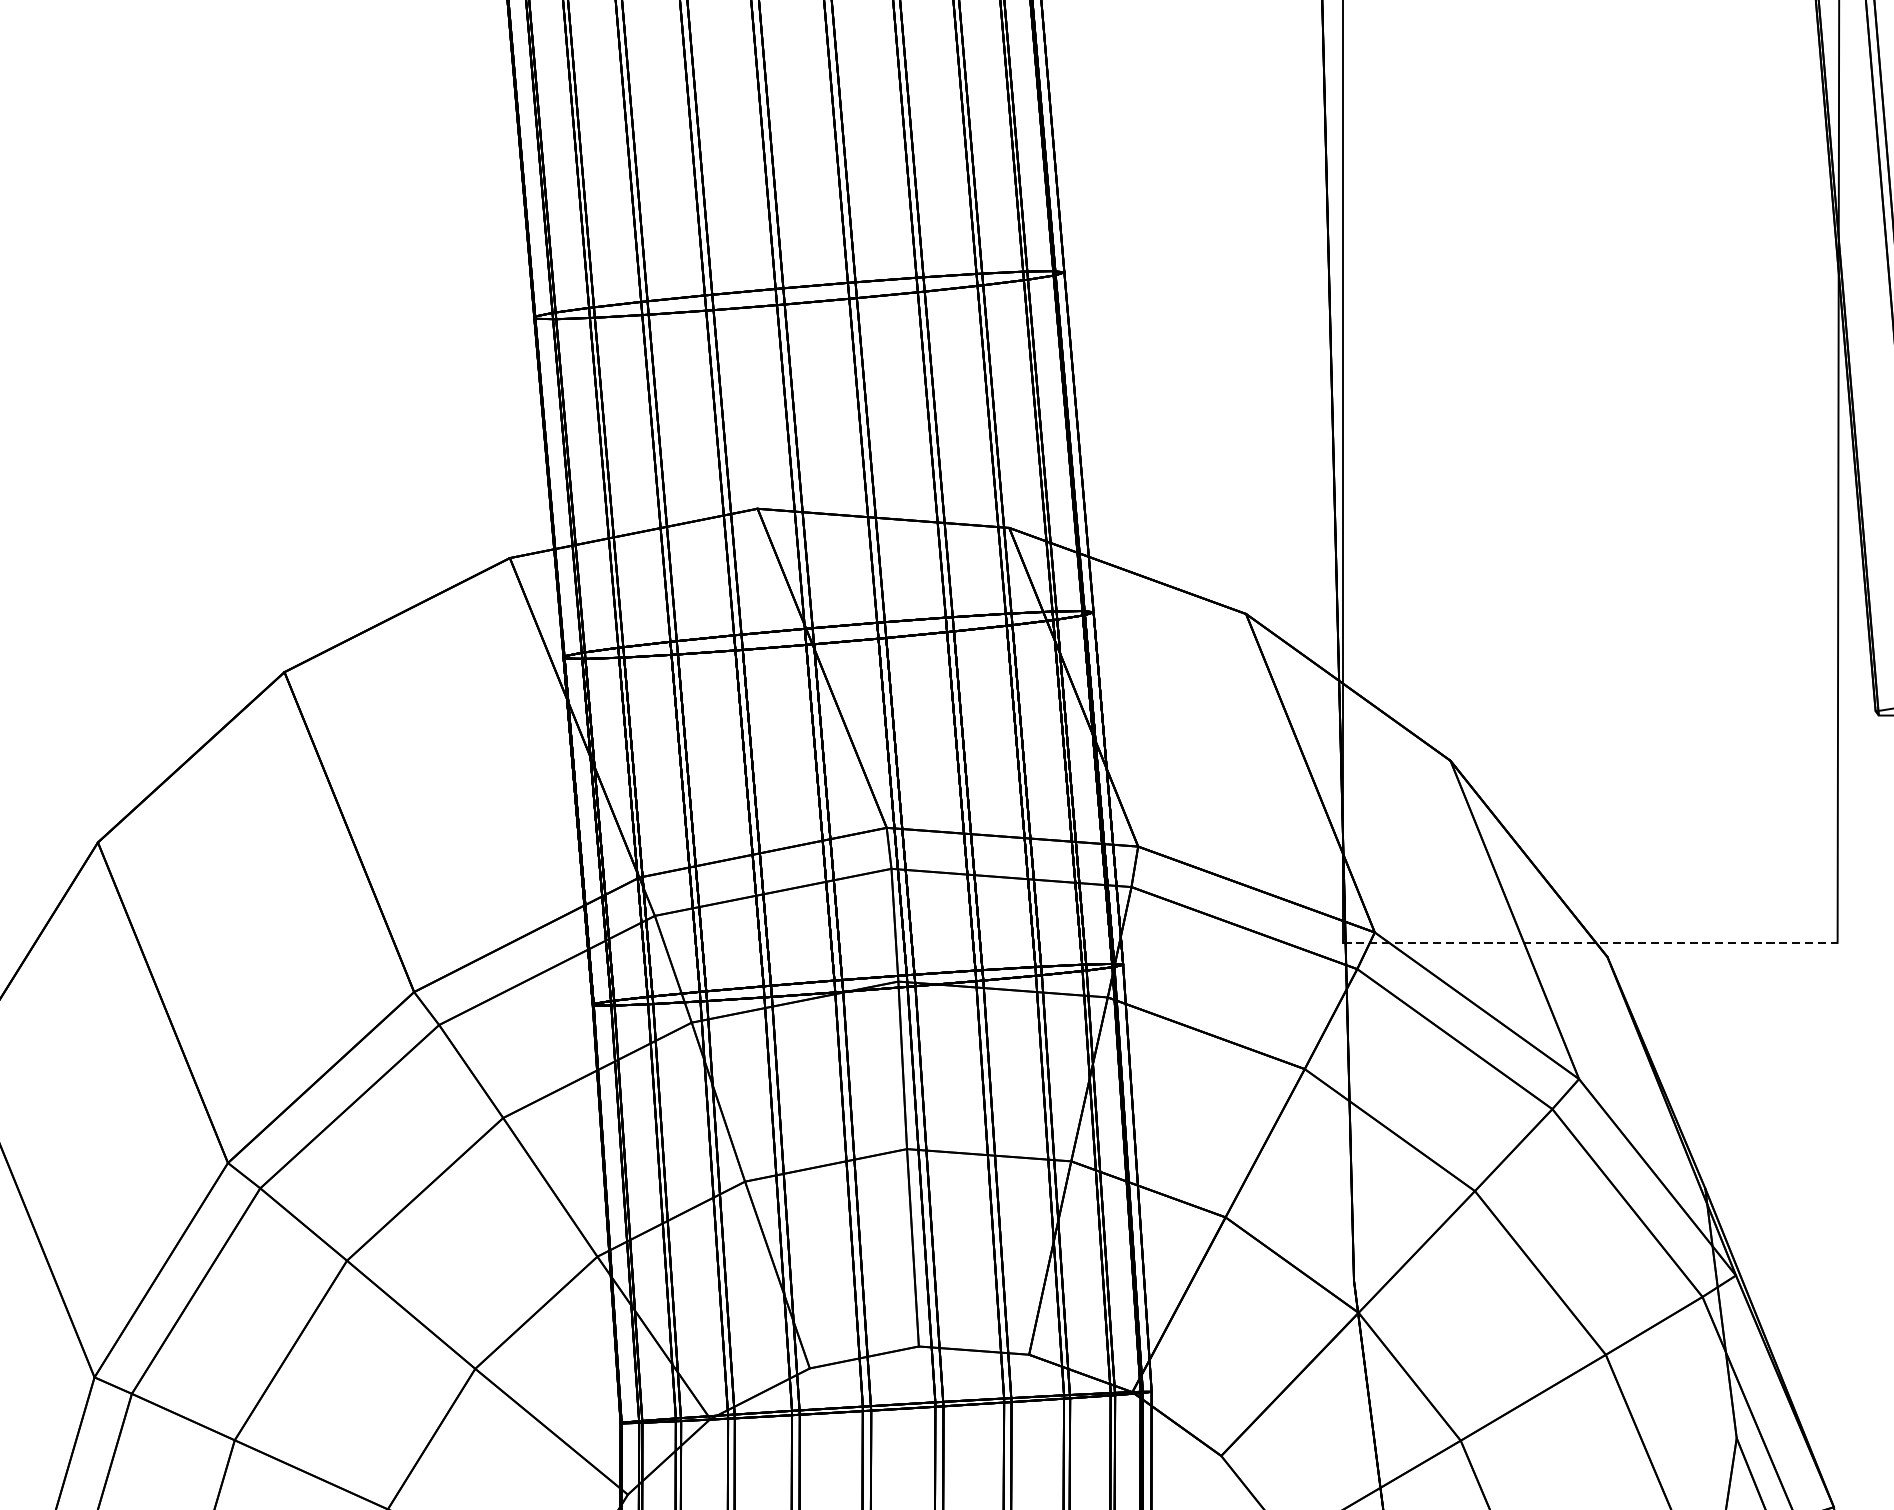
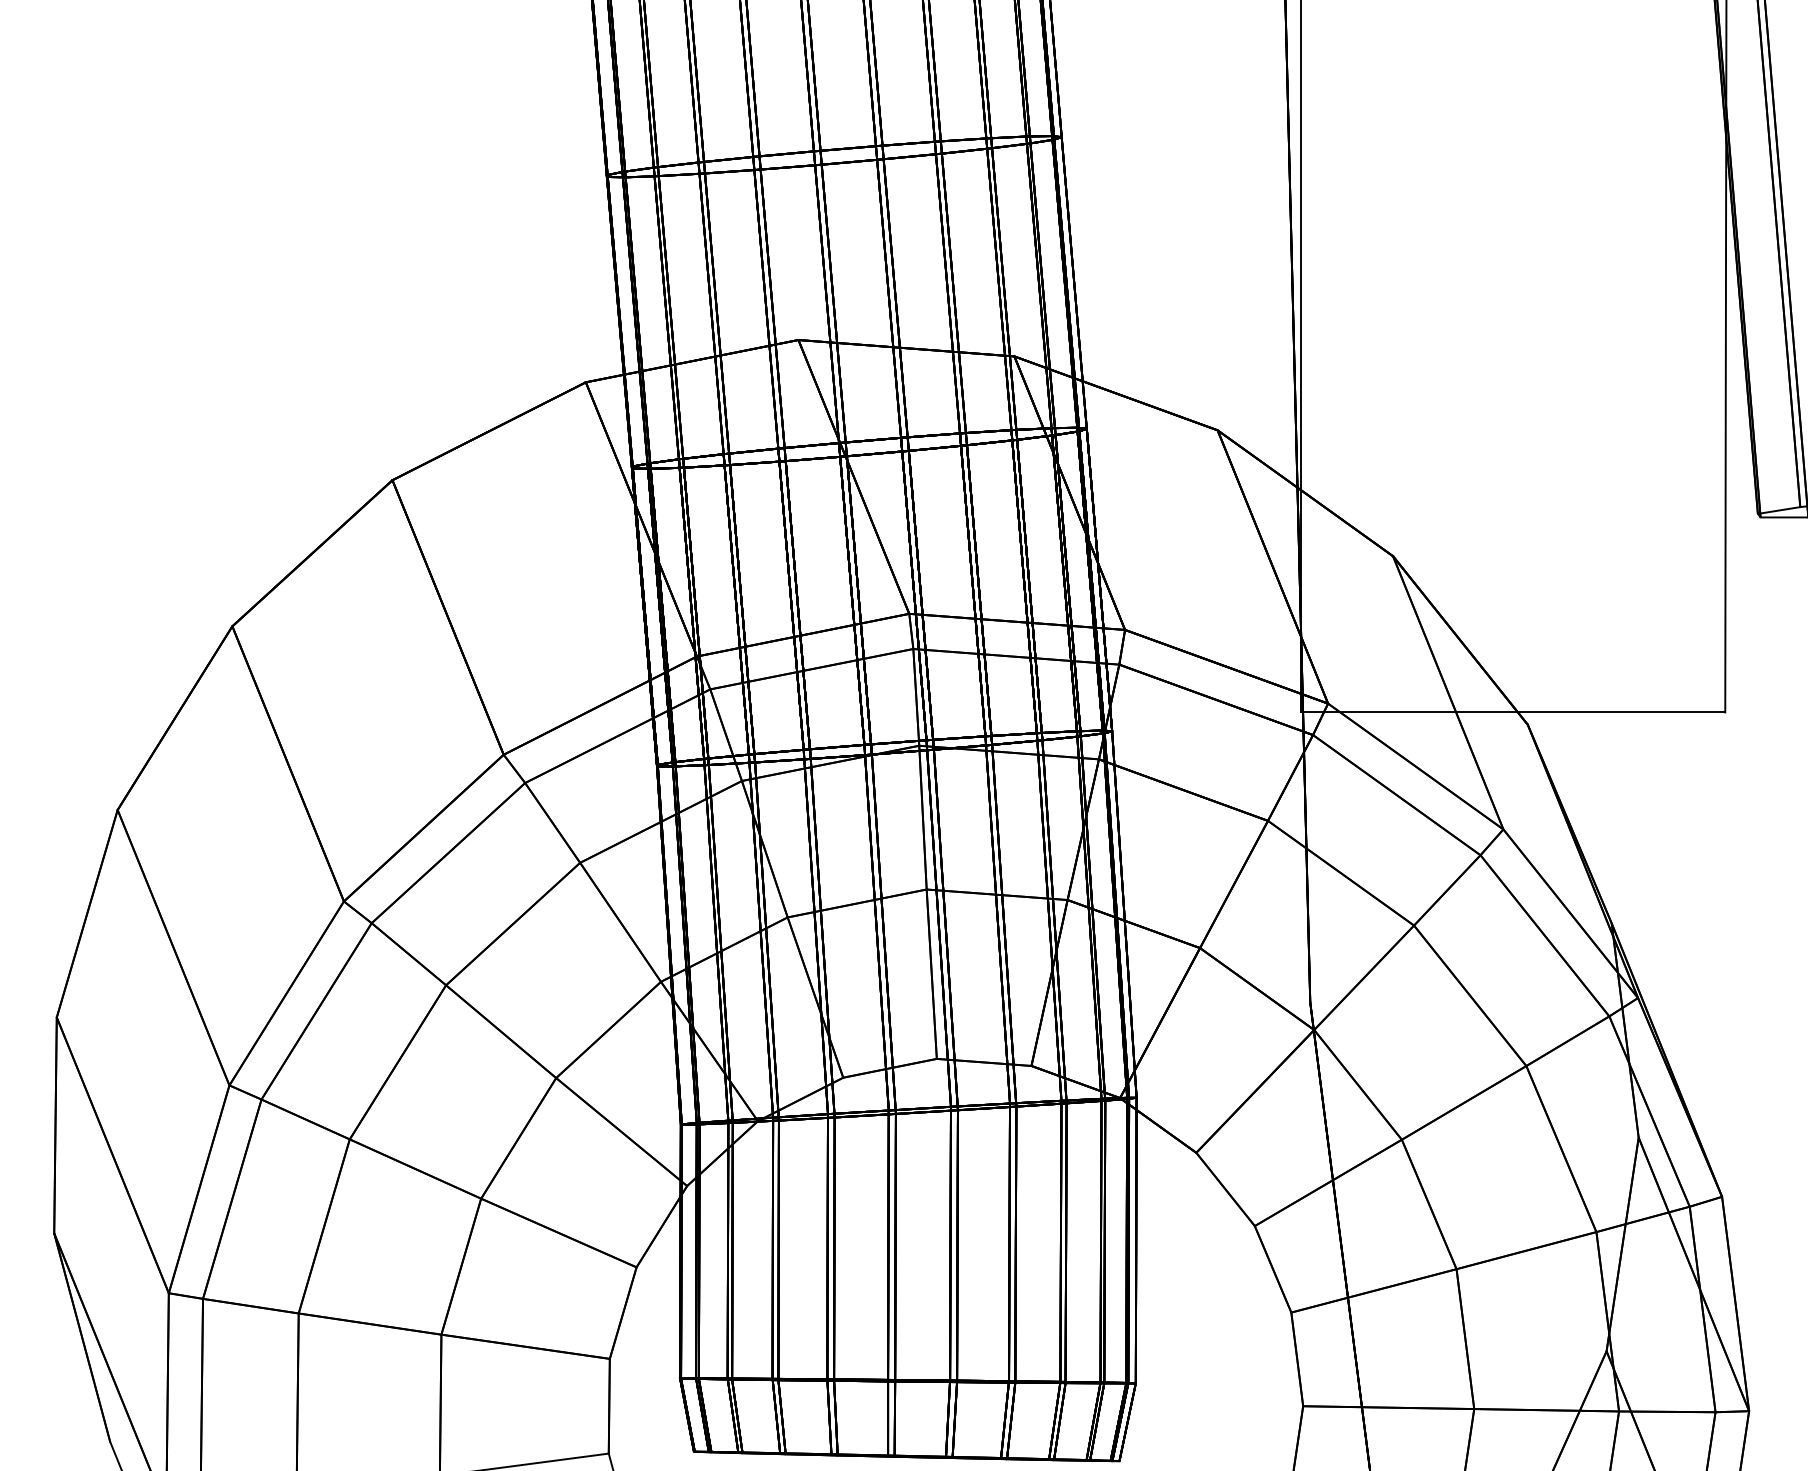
line: (1590, 942) -> (1513, 712), dashed -> solid

